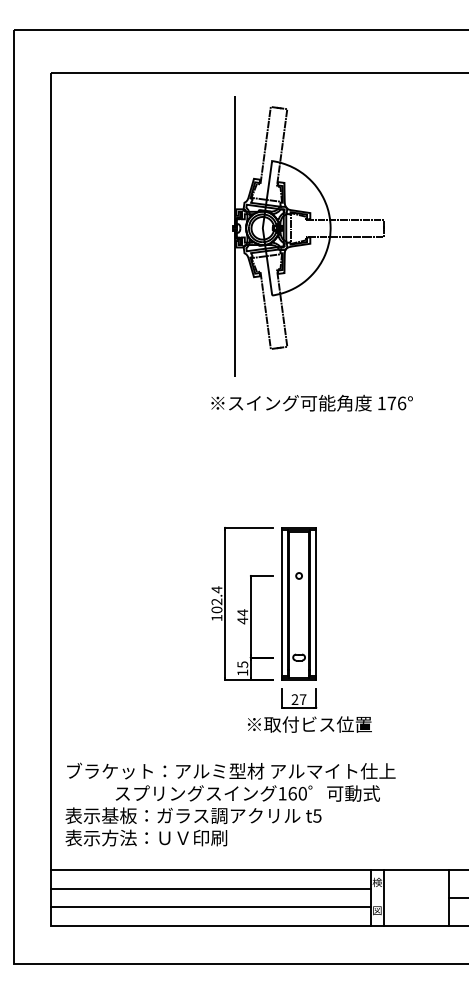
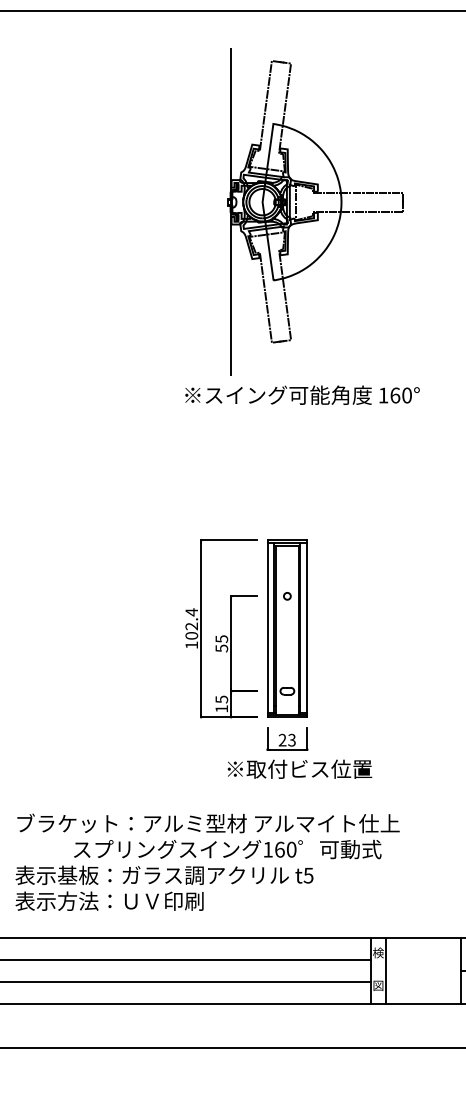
part: (308, 236) -> (315, 211), moved
text: (396, 403) -> (400, 395), 176° -> 160°
text: (242, 616) -> (221, 643), 44 -> 55
text: (302, 699) -> (291, 740), 27 -> 23

